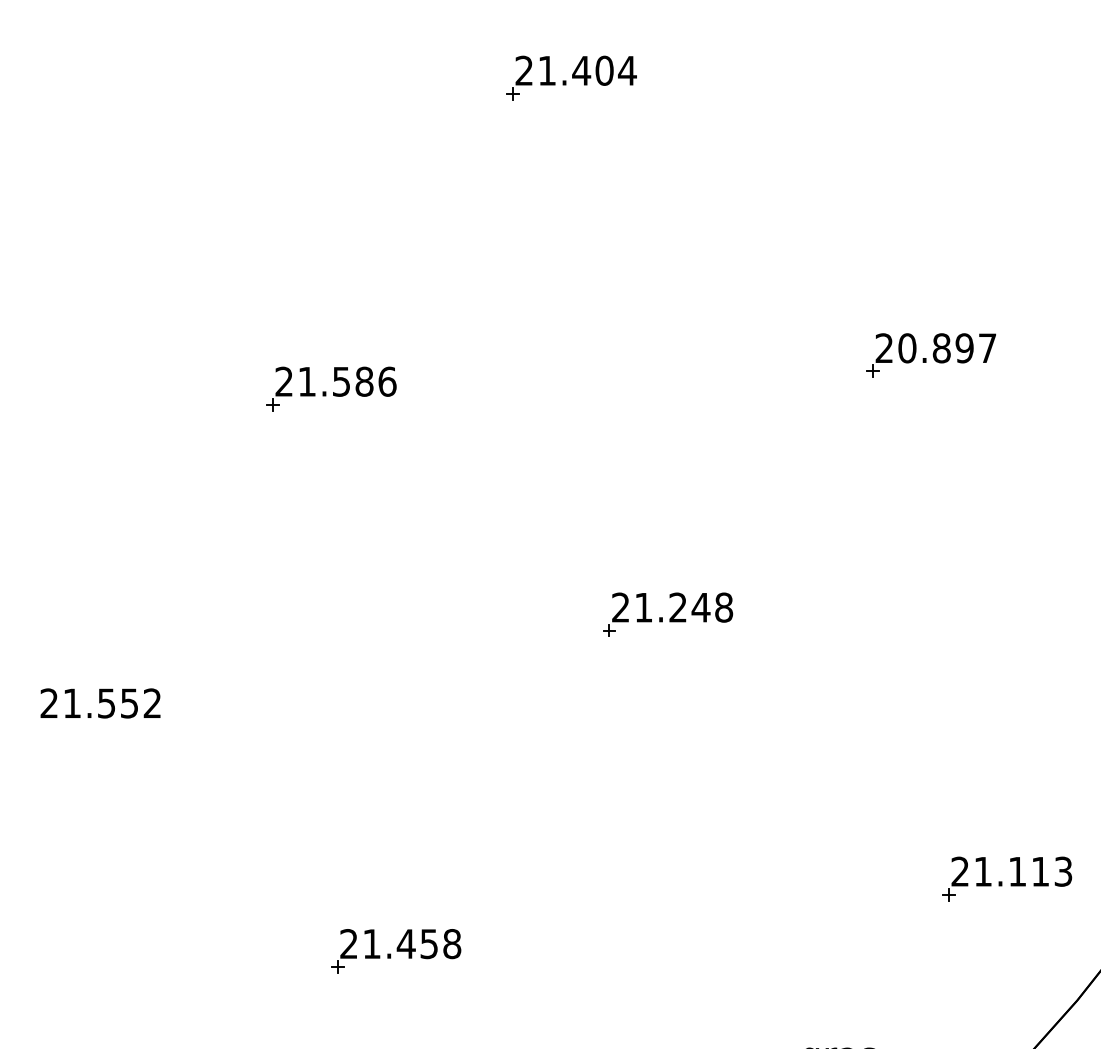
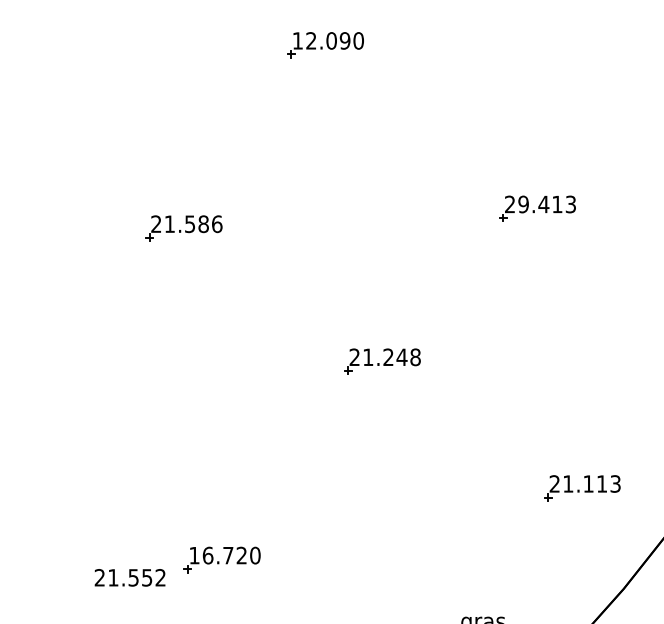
text: (576, 70) -> (328, 40), 21.404 -> 12.090
text: (946, 348) -> (546, 204), 20.897 -> 29.413
text: (99, 702) -> (129, 577), moved
part: (1007, 879) -> (582, 488), moved
text: (399, 943) -> (224, 555), 21.458 -> 16.720

